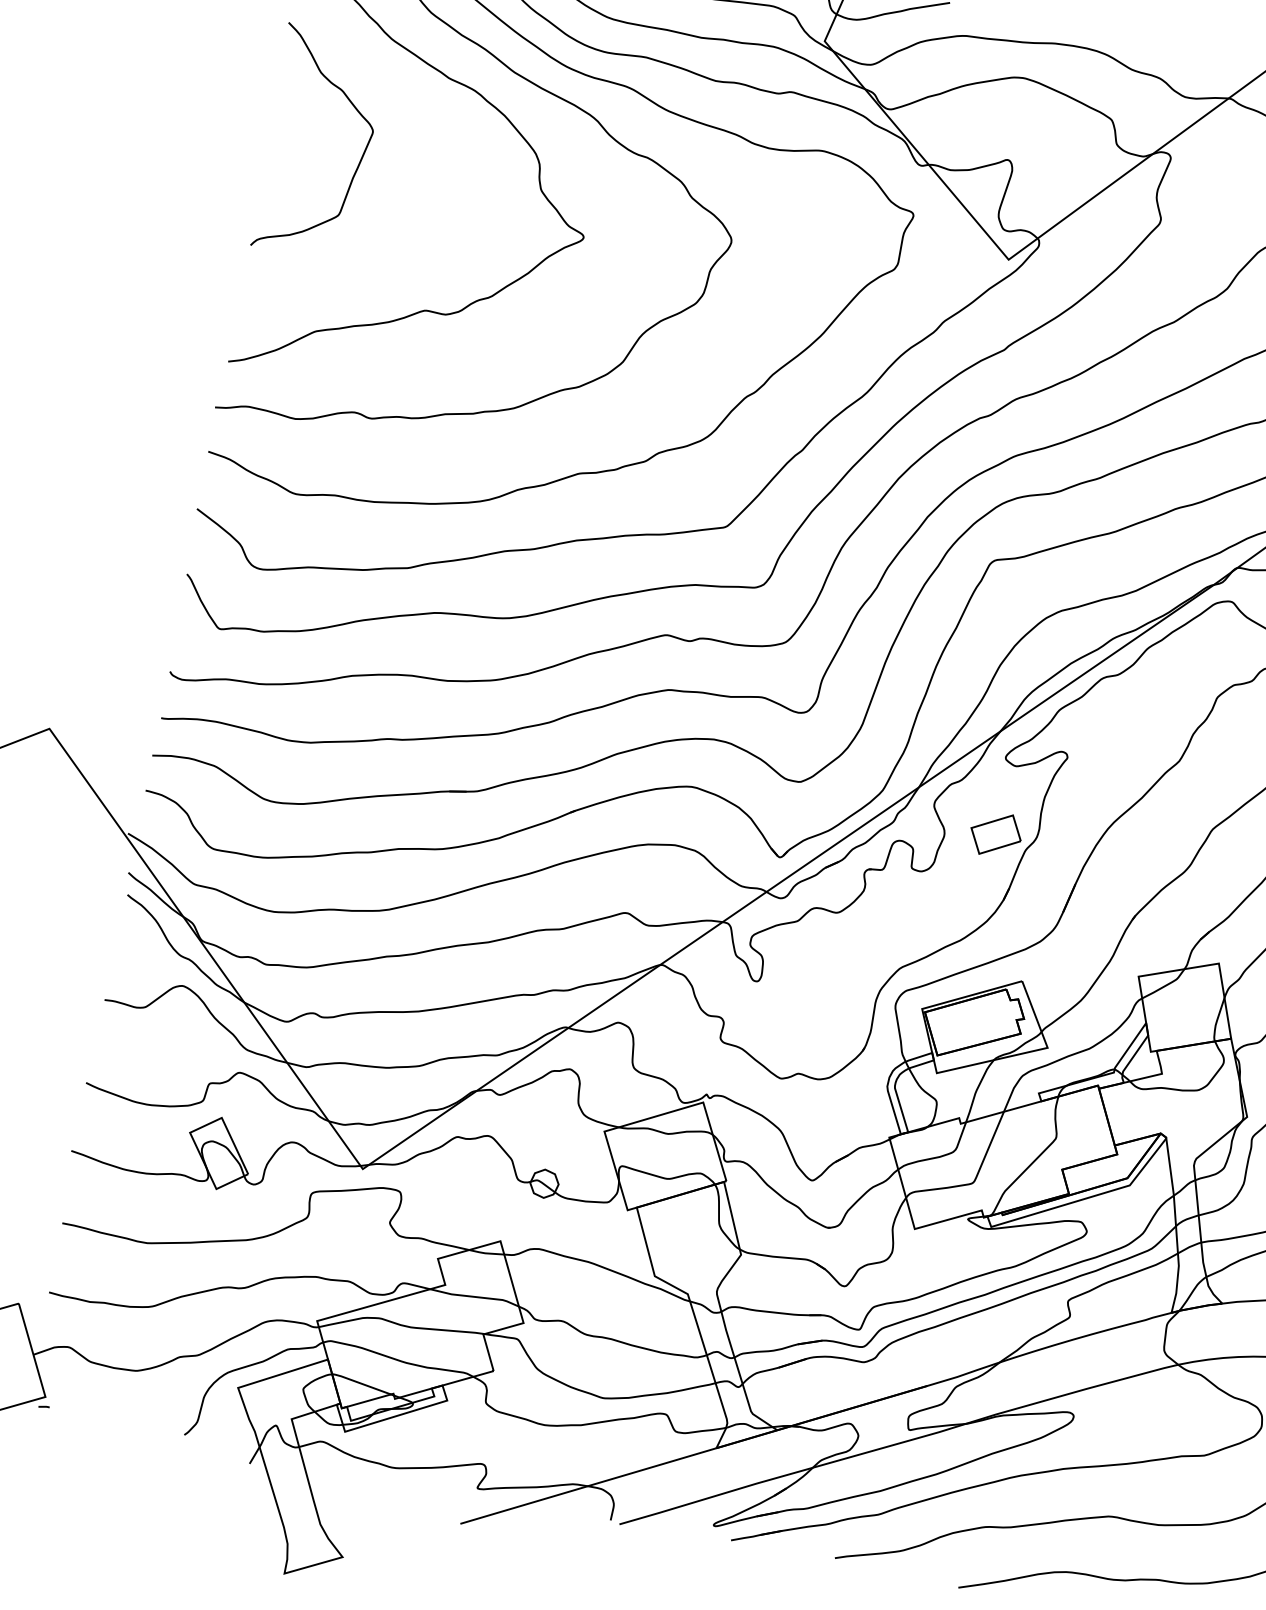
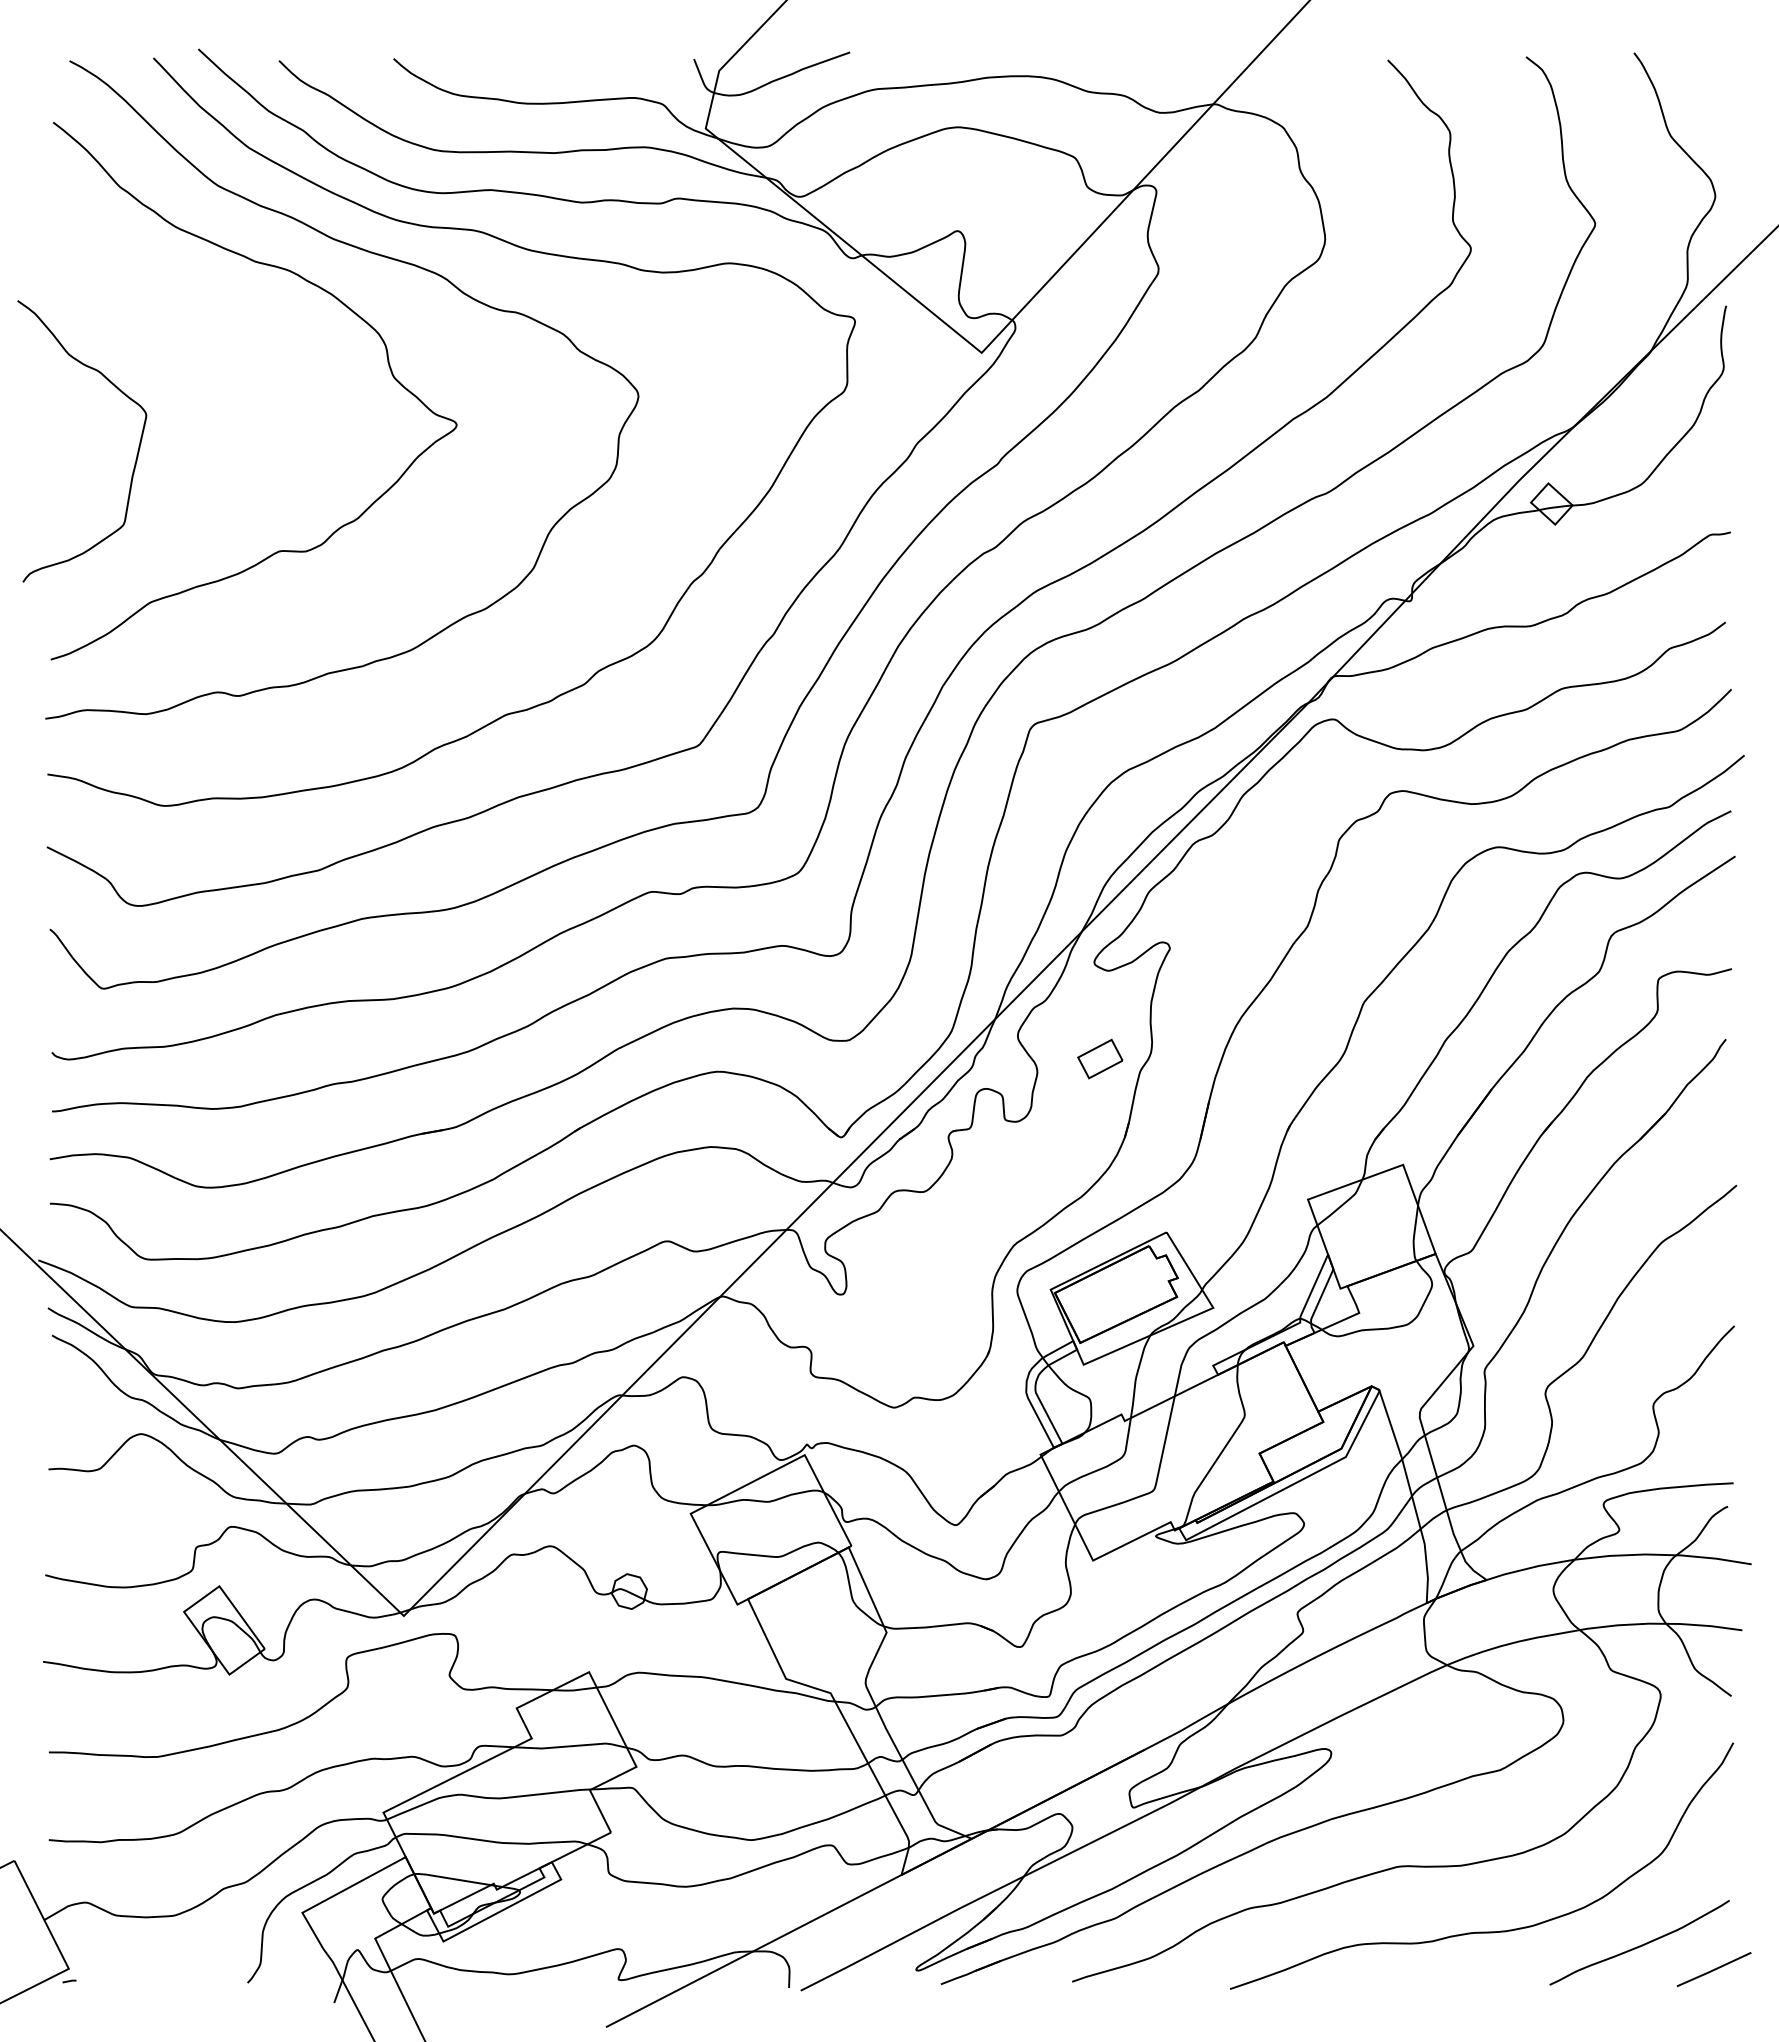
curve: (359, 161) -> (136, 454), moved
part: (995, 833) -> (1099, 1058), size x0.7

